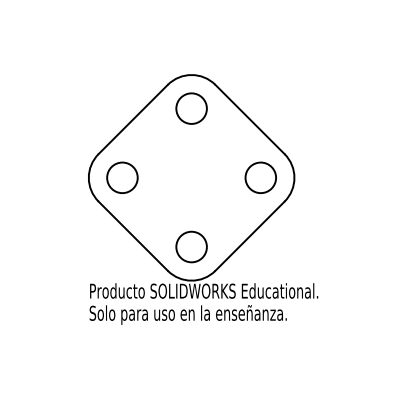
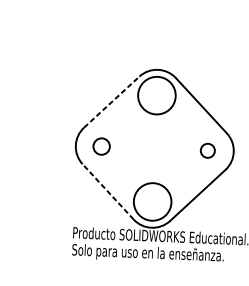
circle: (191, 108) -> (156, 95), size x1.6
line: (133, 119) -> (111, 102), solid -> dashed
circle: (122, 177) -> (101, 146), size x0.7
circle: (260, 177) -> (207, 150), size x0.6
line: (133, 236) -> (108, 192), solid -> dashed
circle: (191, 246) -> (152, 201), size x1.6

